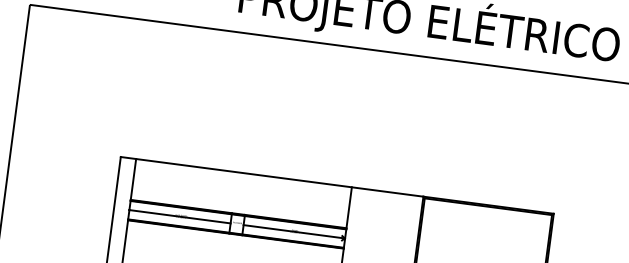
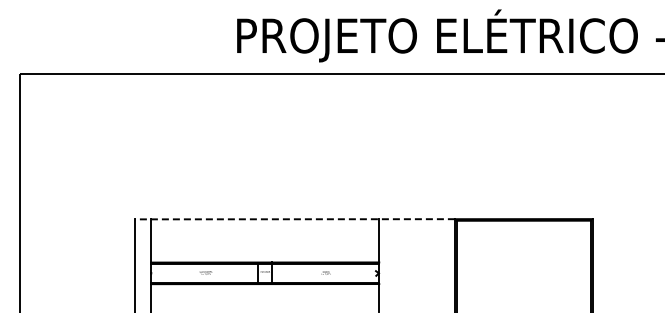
line: (271, 177) -> (294, 219), solid -> dashed
line: (179, 216) -> (204, 273), removed
line: (293, 231) -> (324, 273), removed

